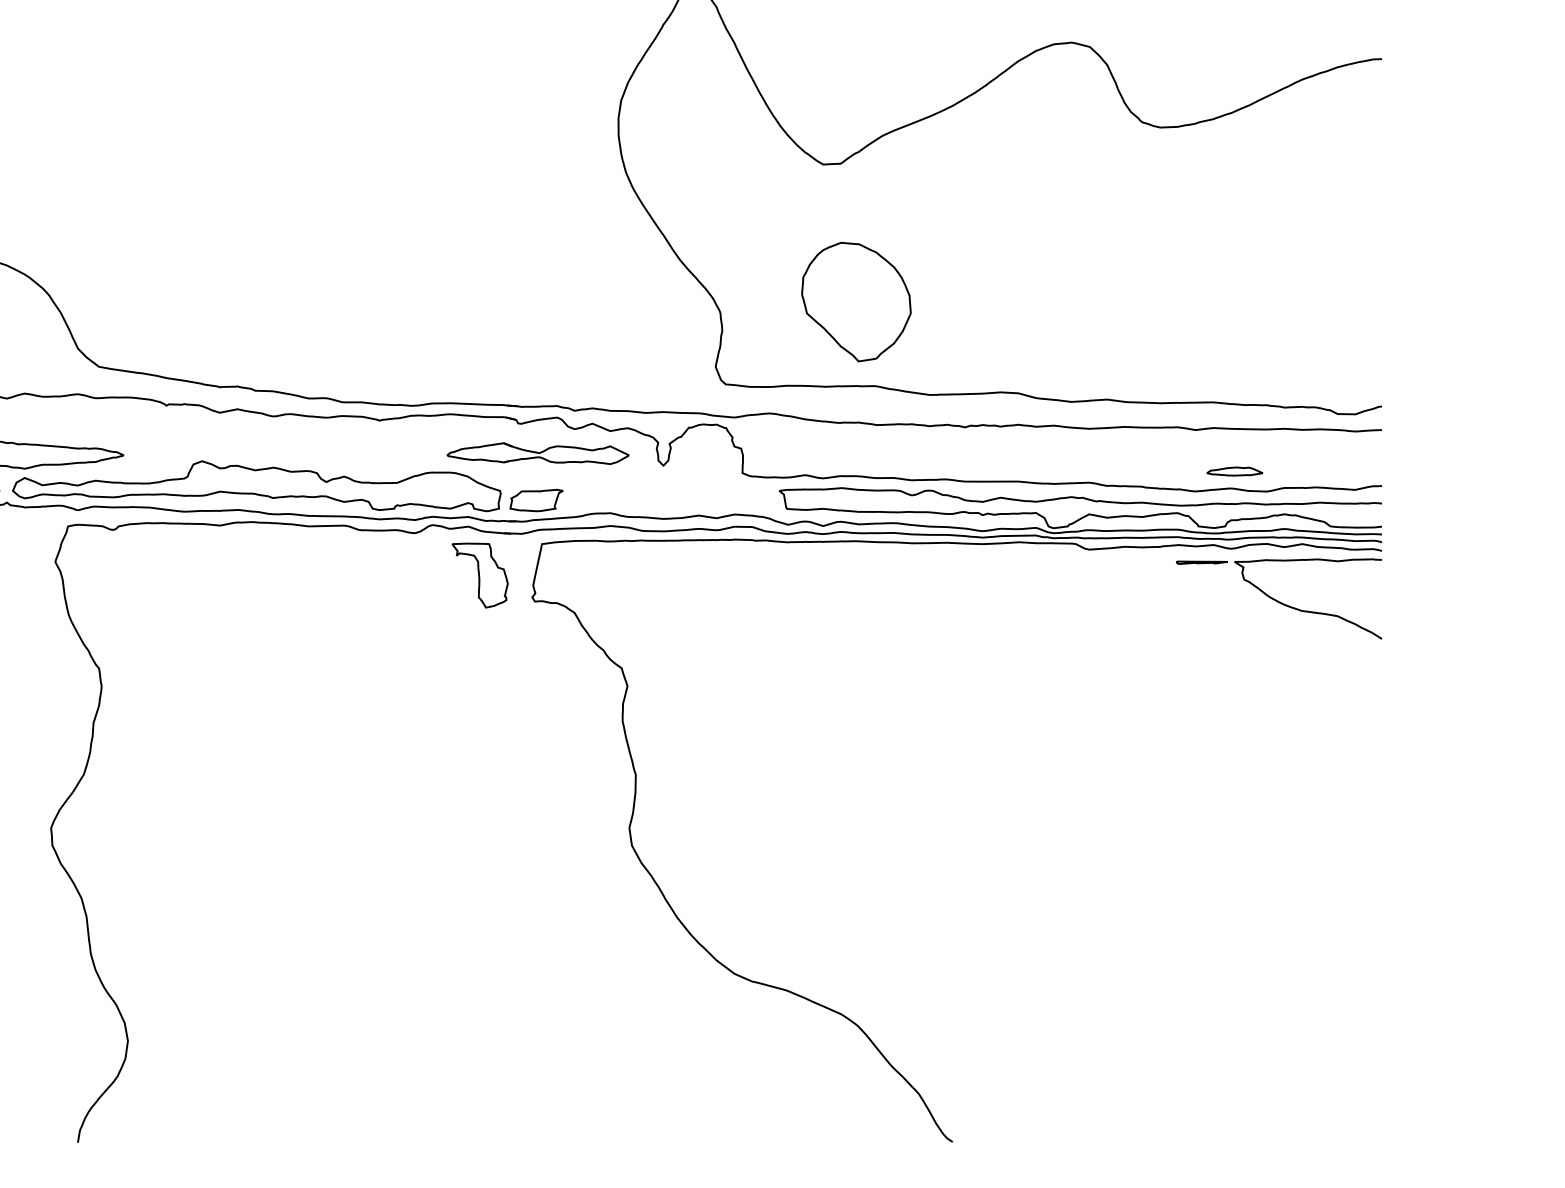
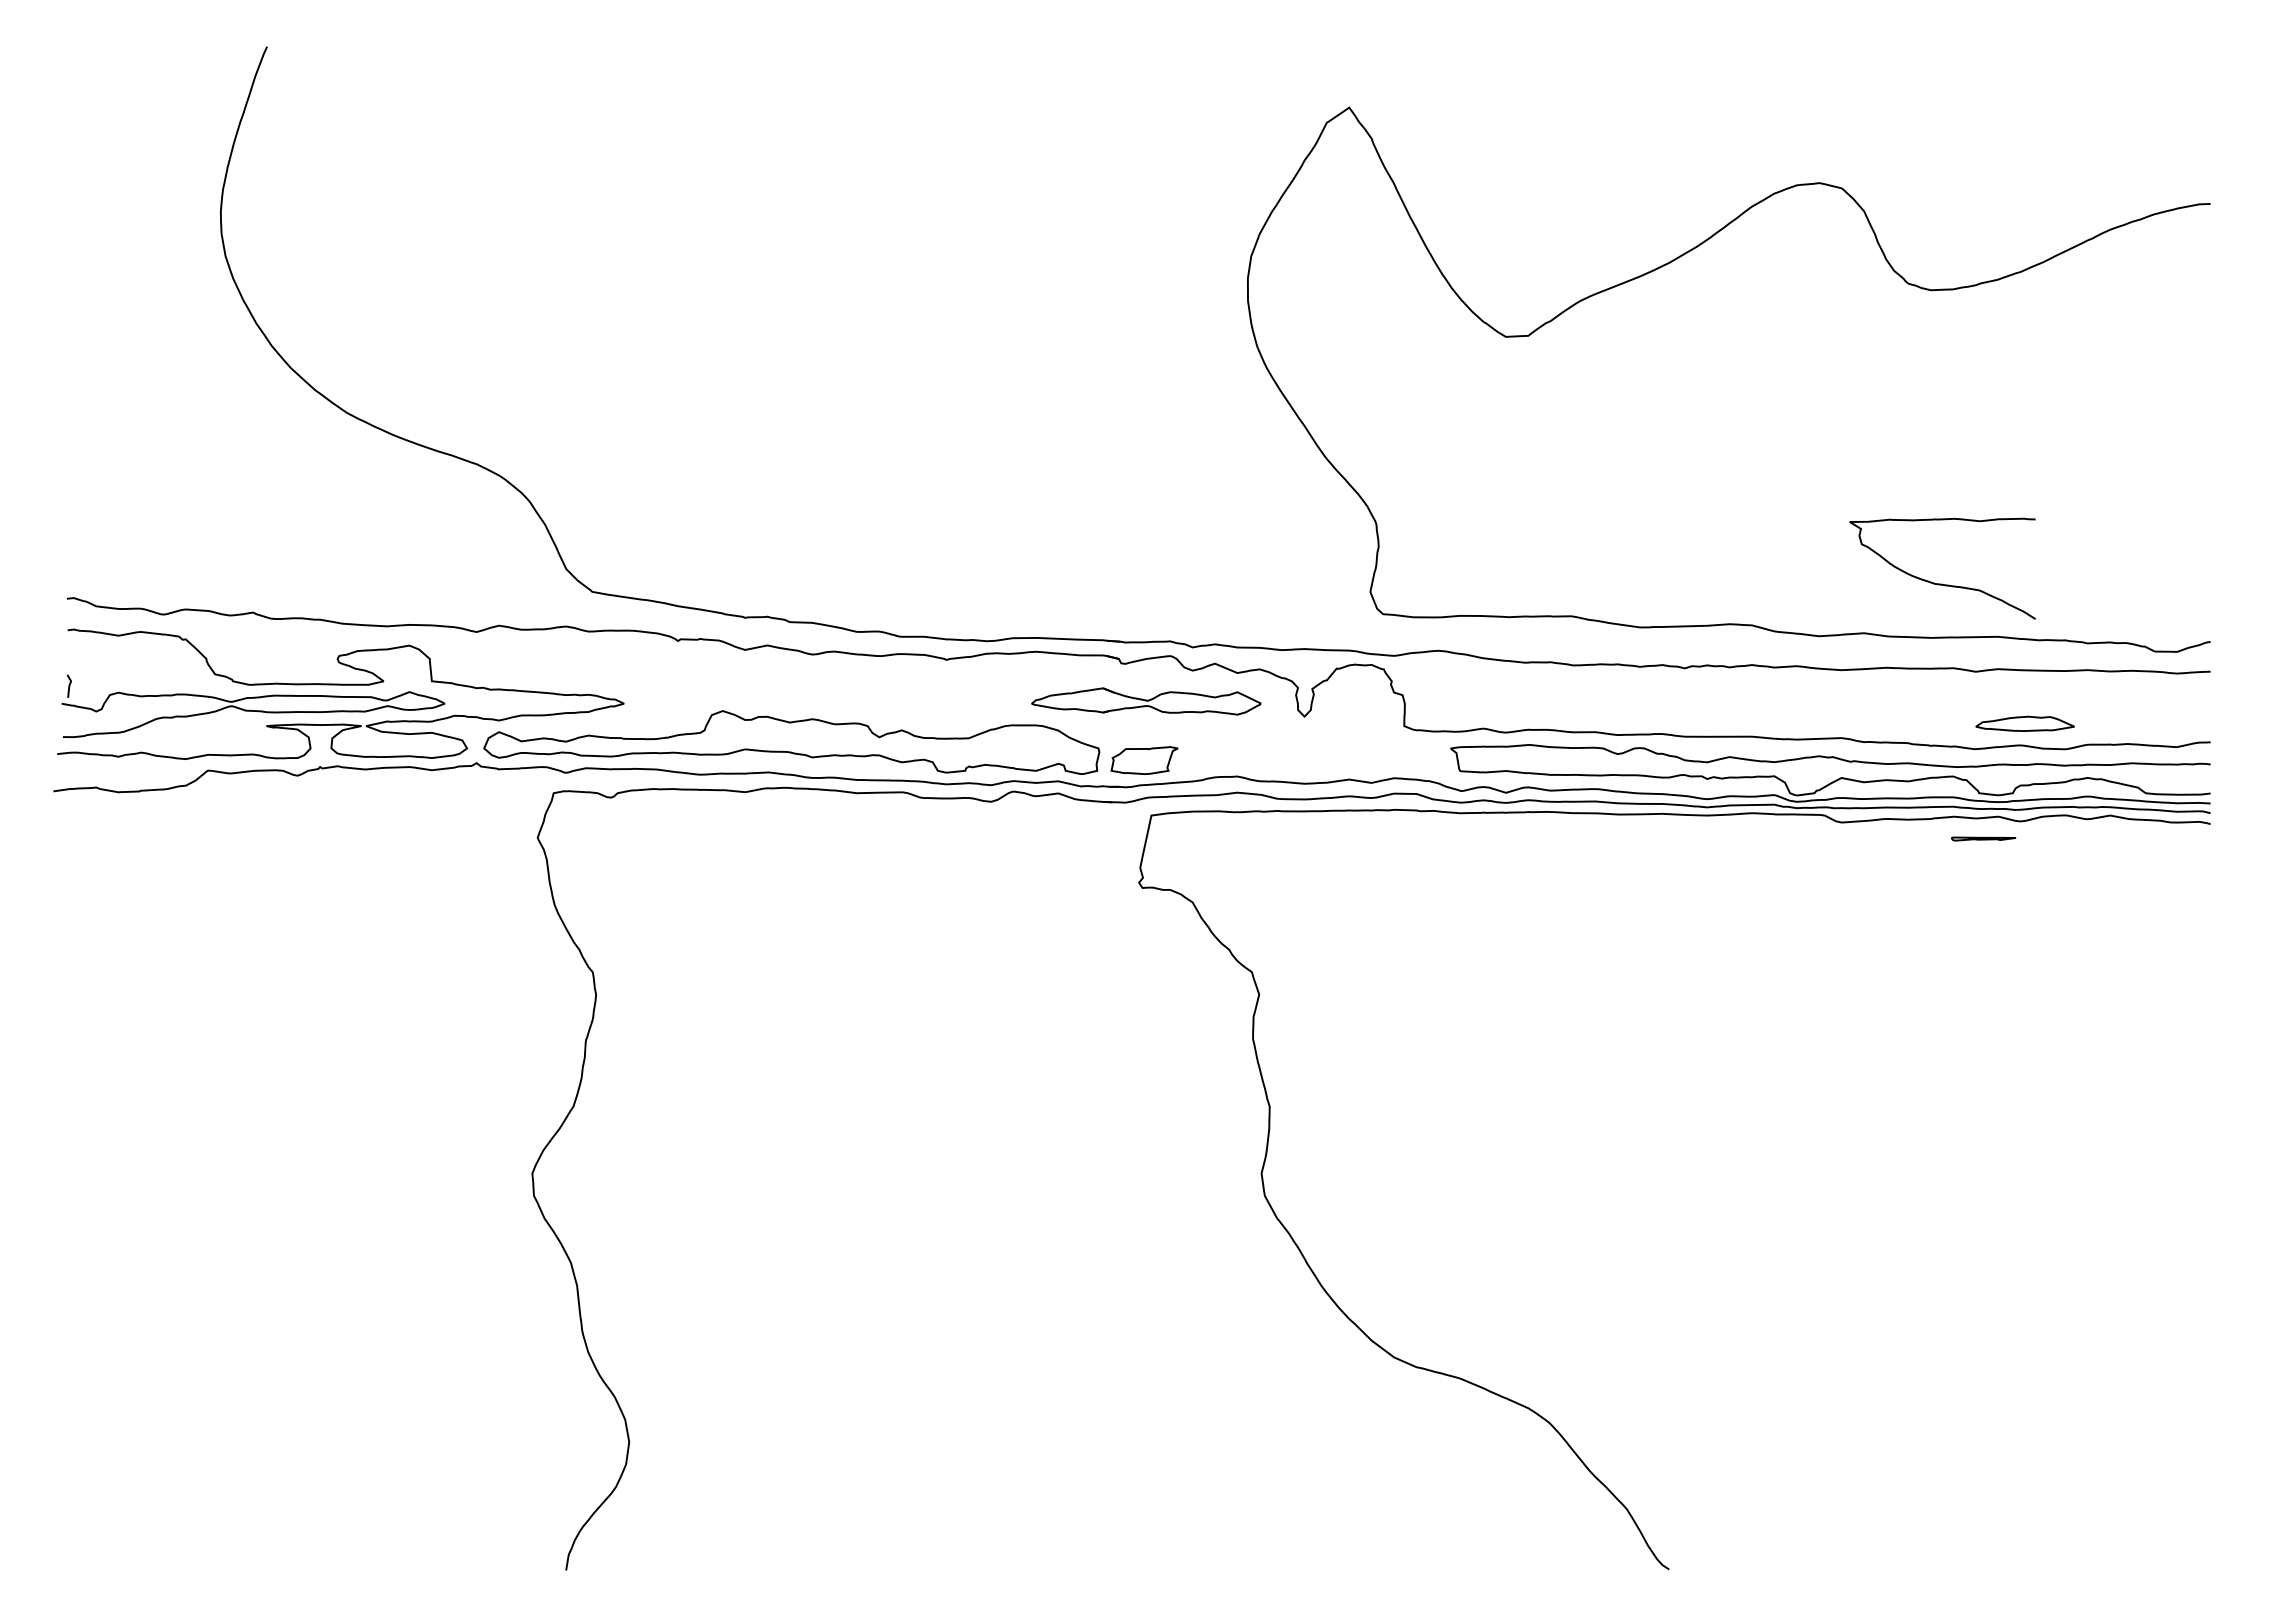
part: (856, 302) -> (1547, 510), removed
part: (1234, 471) -> (2024, 724), size x1.4
part: (480, 575) -> (1073, 855), removed
curve: (1307, 610) -> (1941, 583), moved

